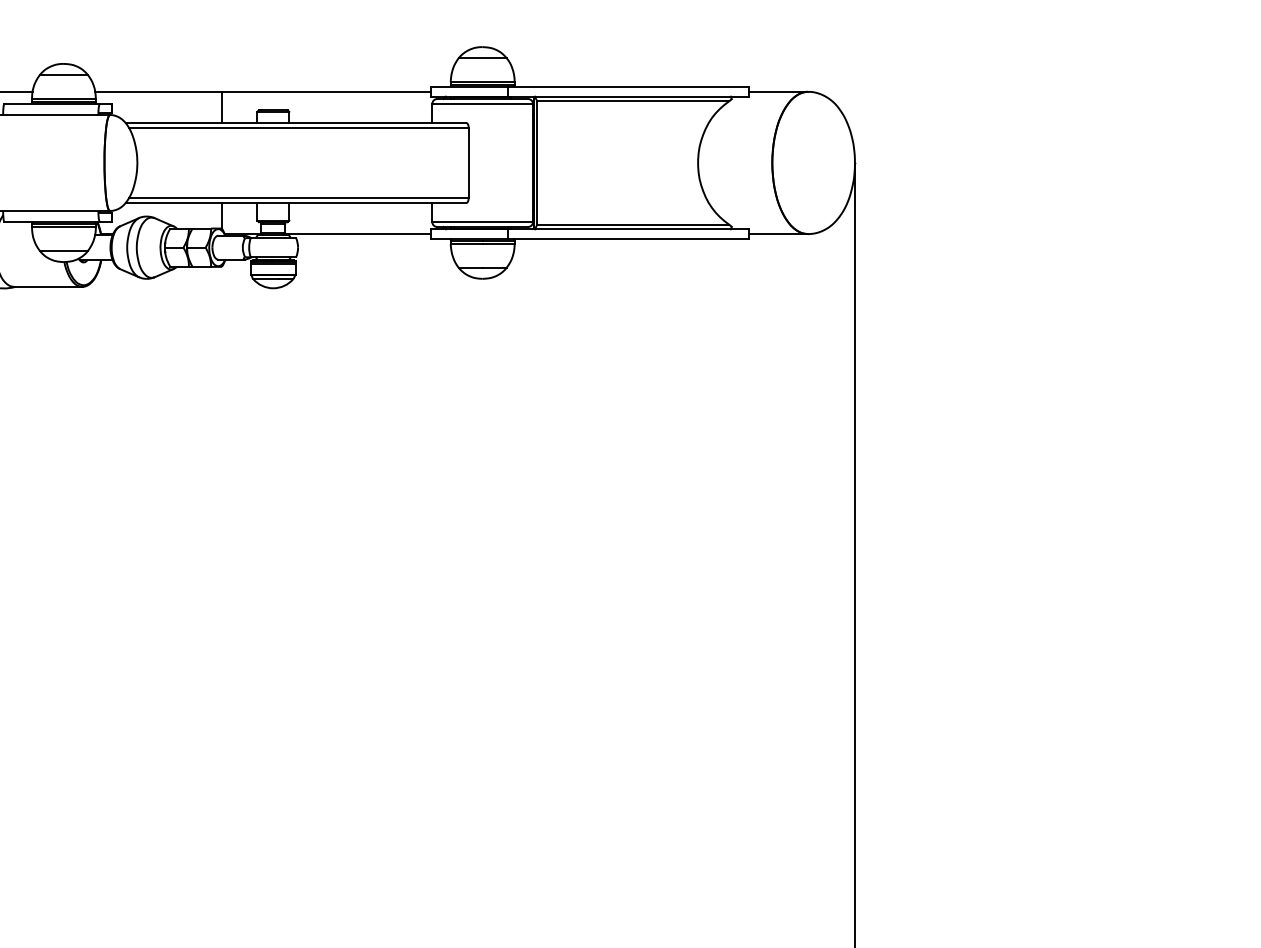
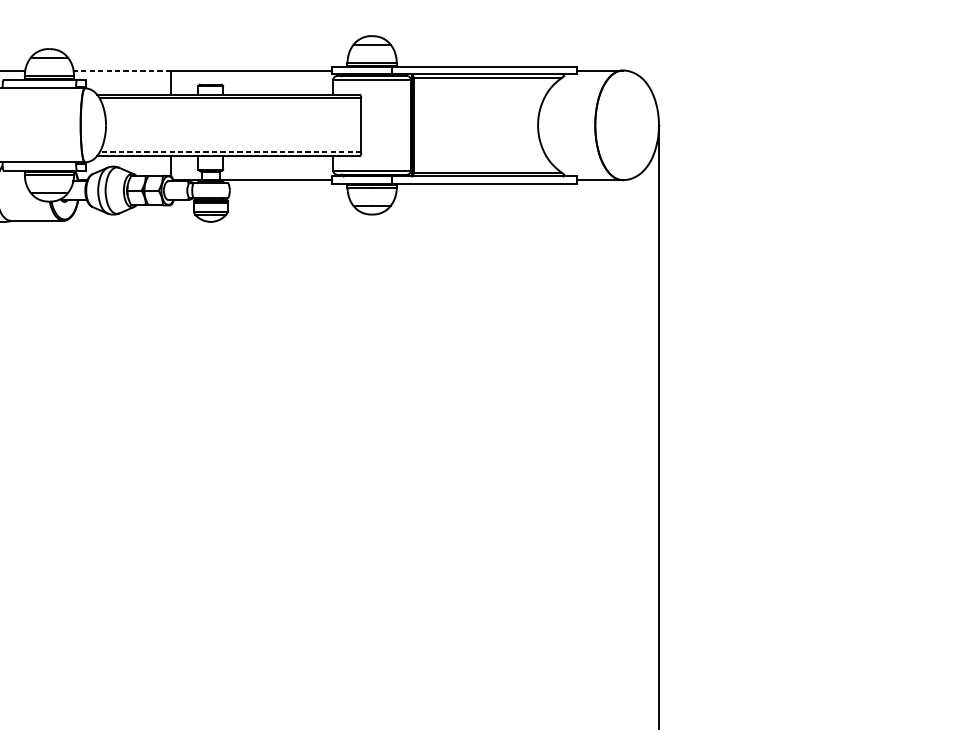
line: (158, 91) -> (122, 70), solid -> dashed
line: (298, 198) -> (230, 152), solid -> dashed

